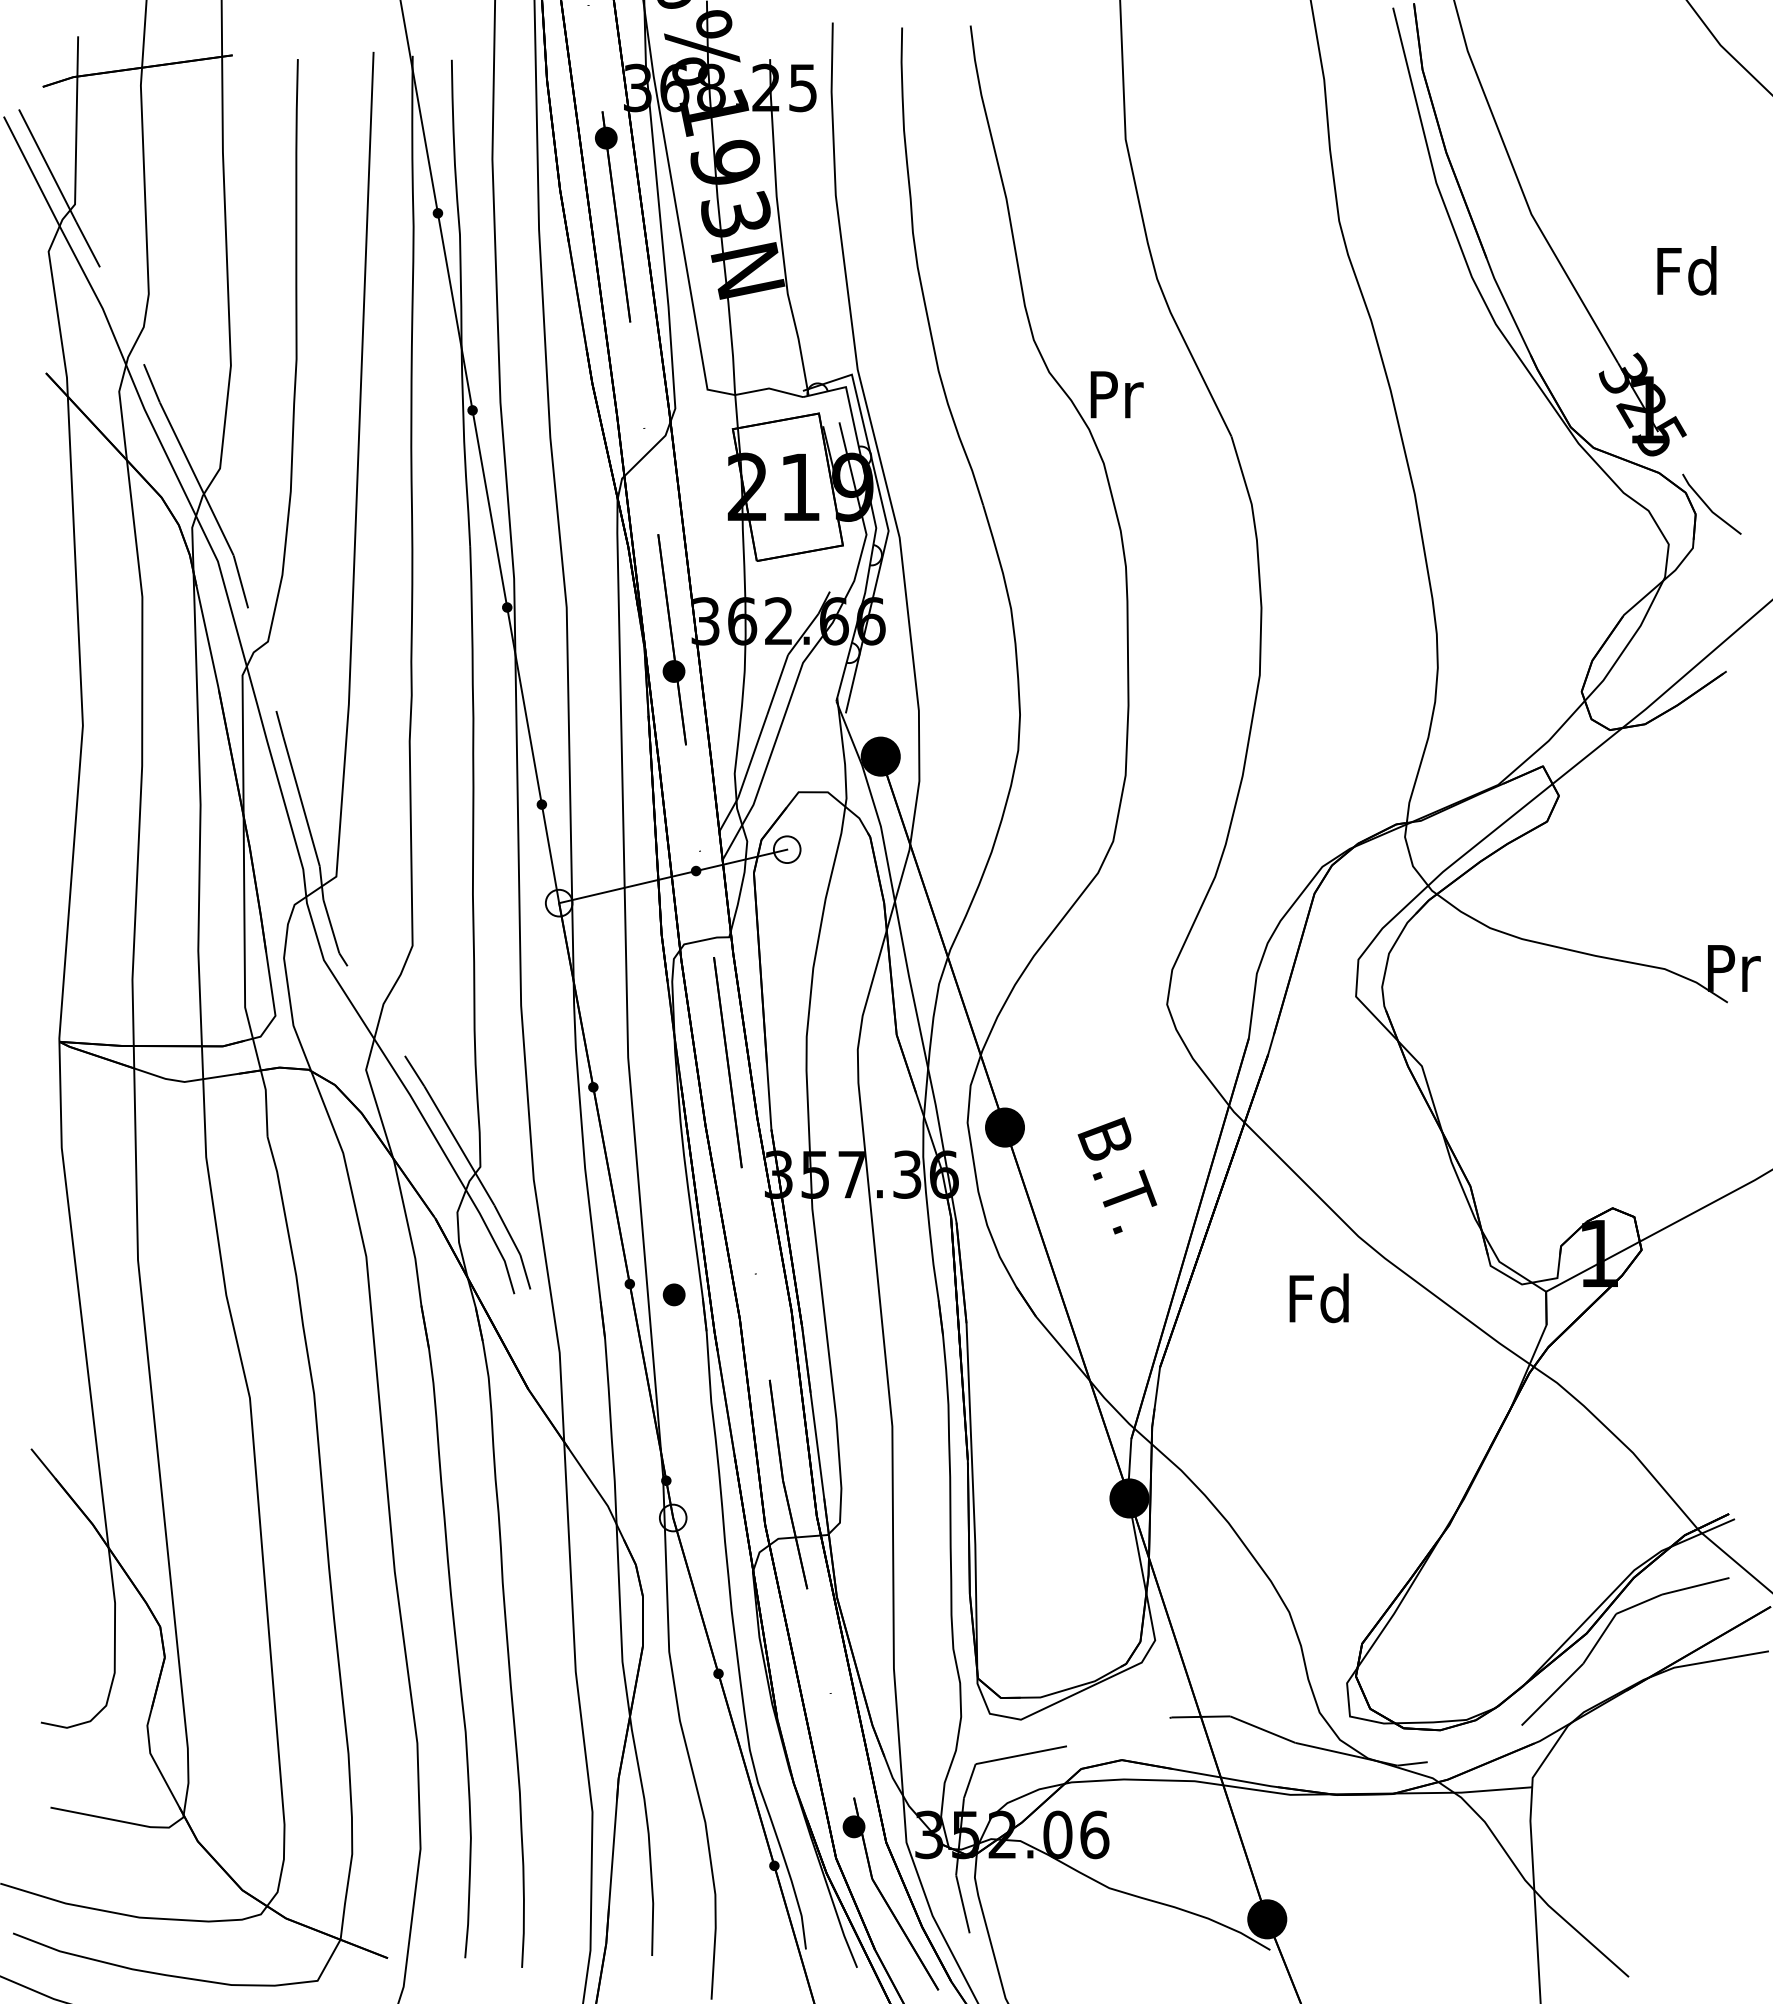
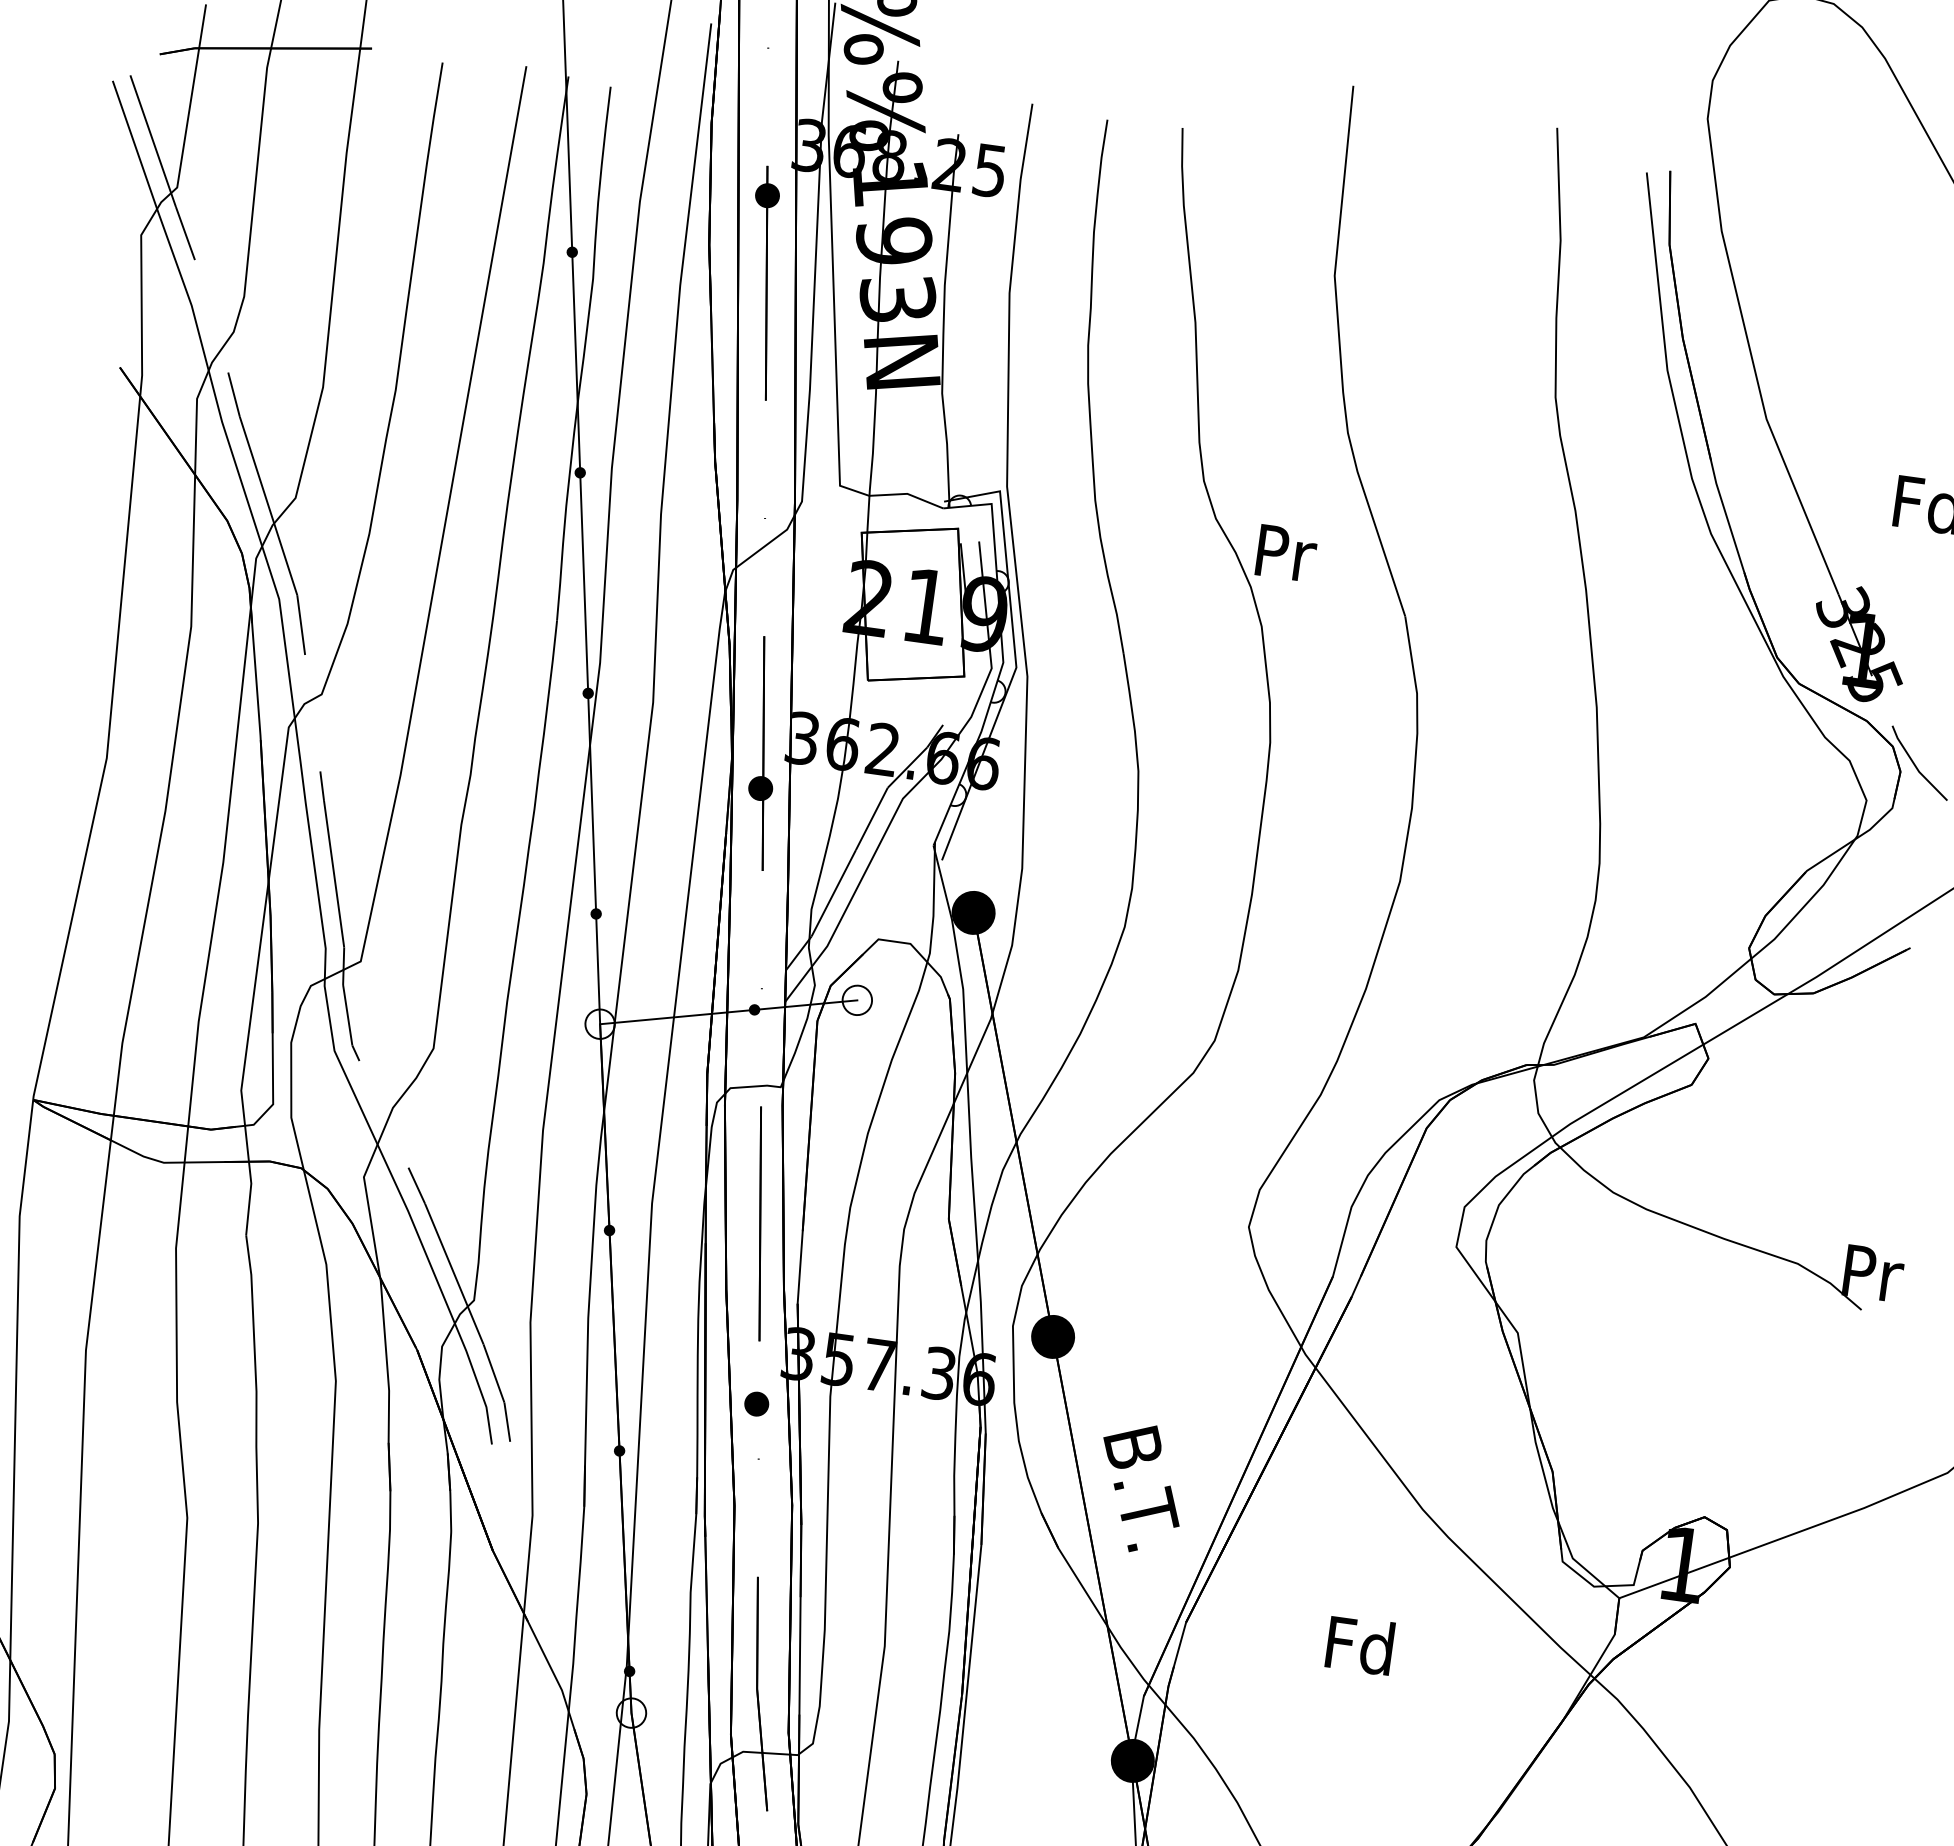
text: (1117, 1175) -> (1140, 1488), moved
part: (673, 1294) -> (756, 1403), moved
text: (1318, 1298) -> (1359, 1645), moved

